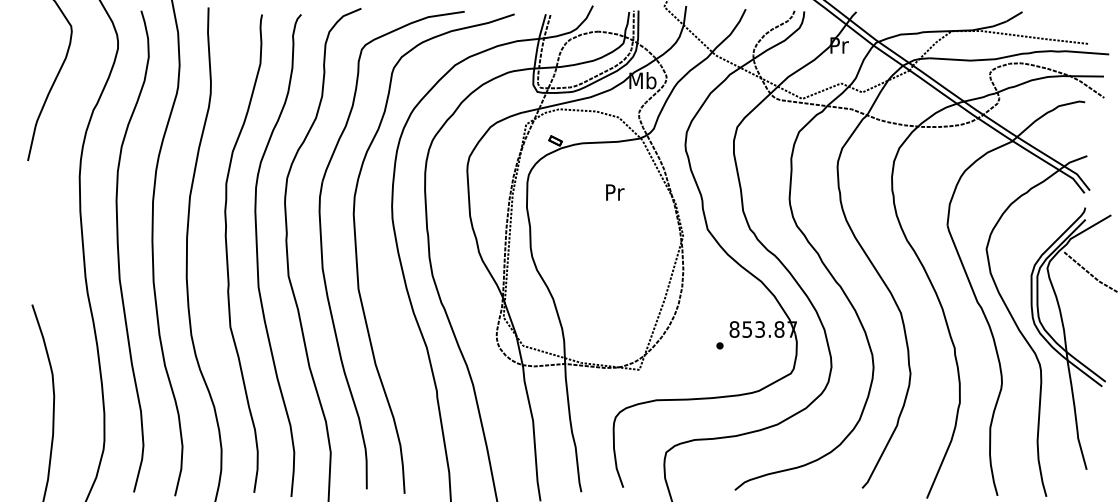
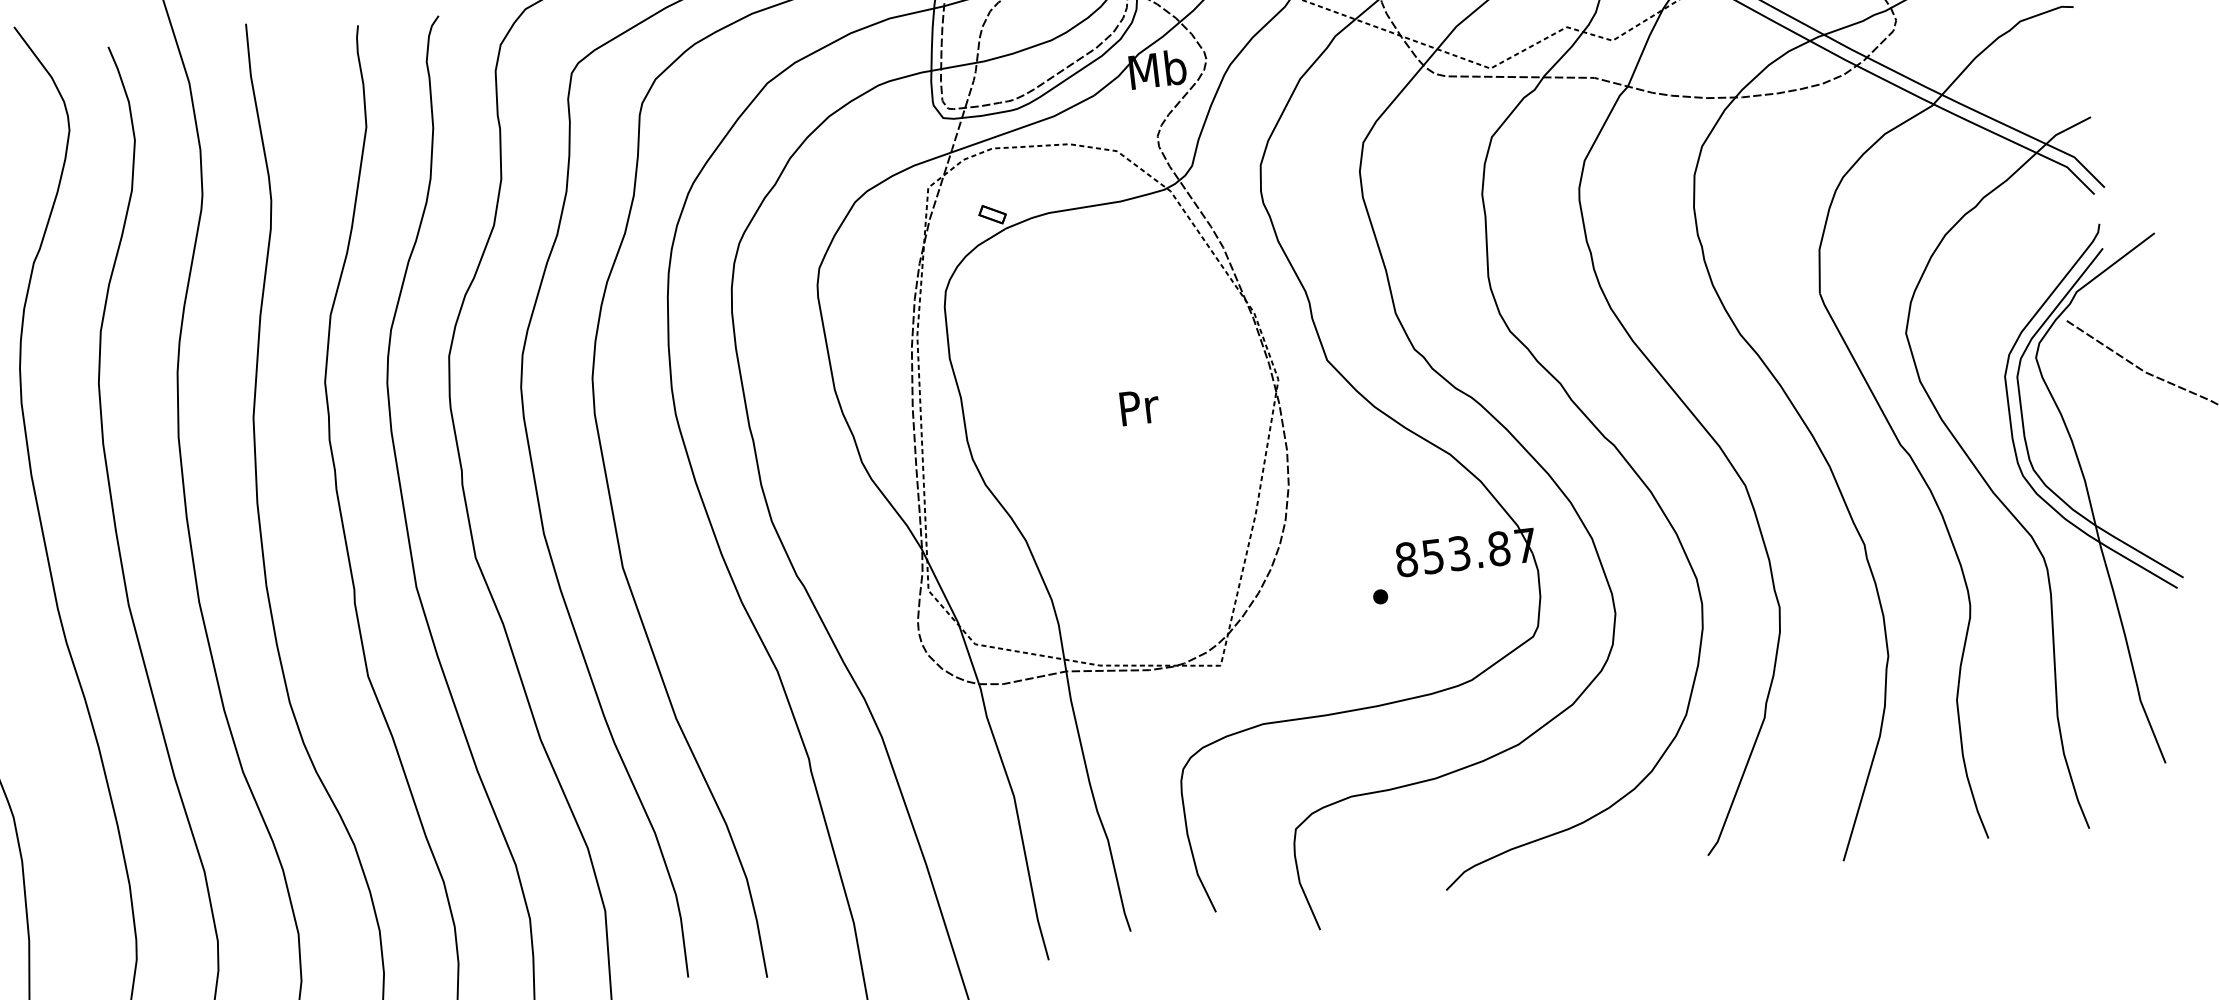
text: (615, 192) -> (1140, 407), moved

